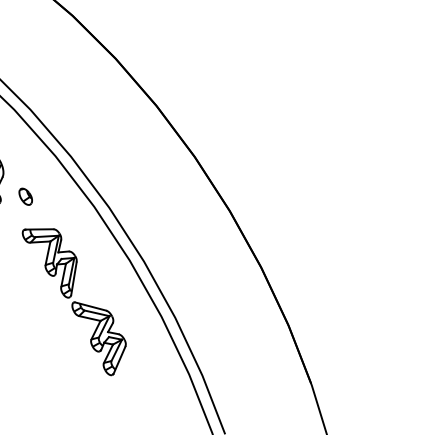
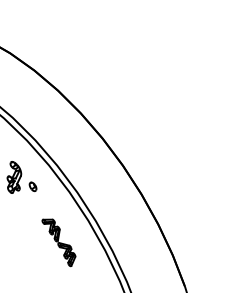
part: (73, 301) -> (58, 242), size x0.6

